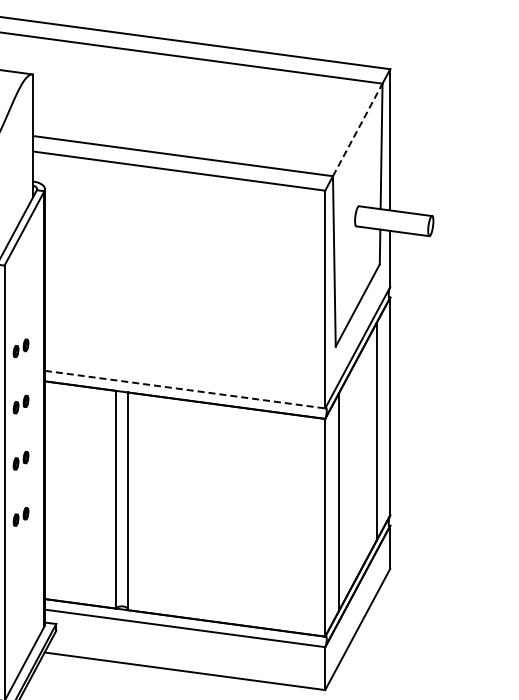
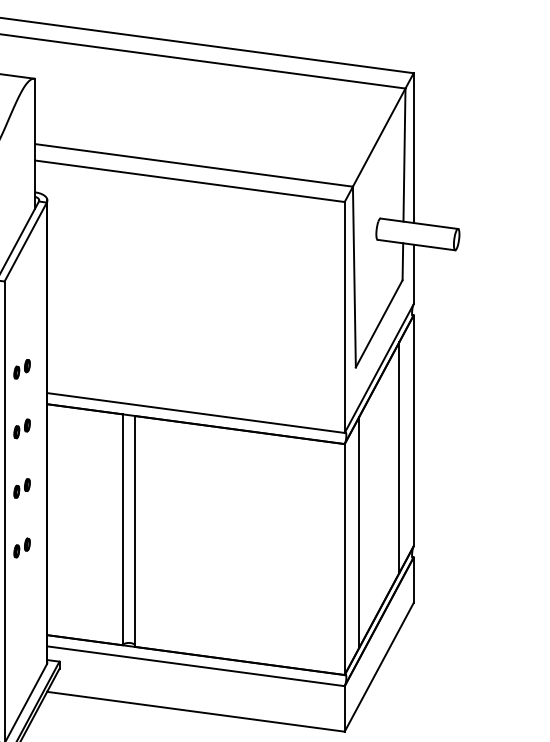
line: (358, 129) -> (379, 137), dashed -> solid
line: (185, 389) -> (196, 412), dashed -> solid

